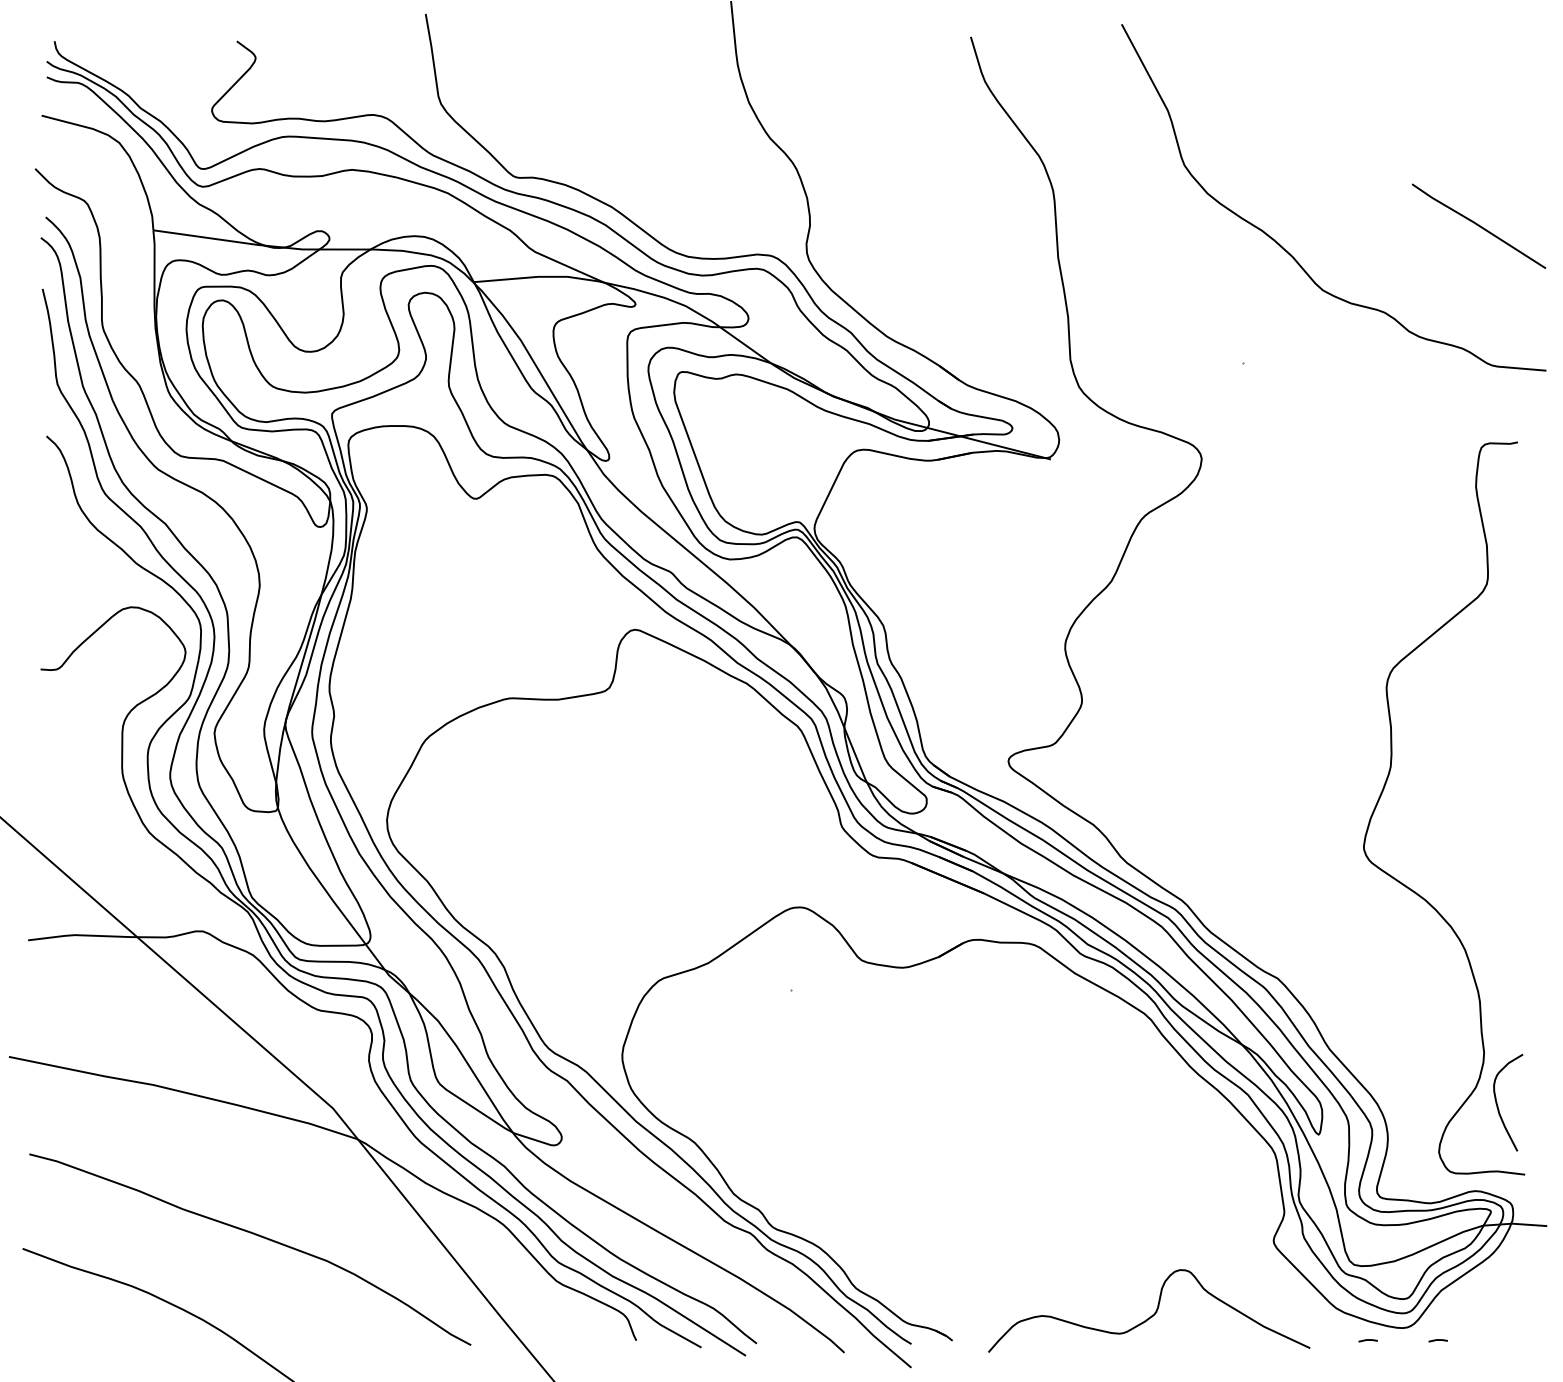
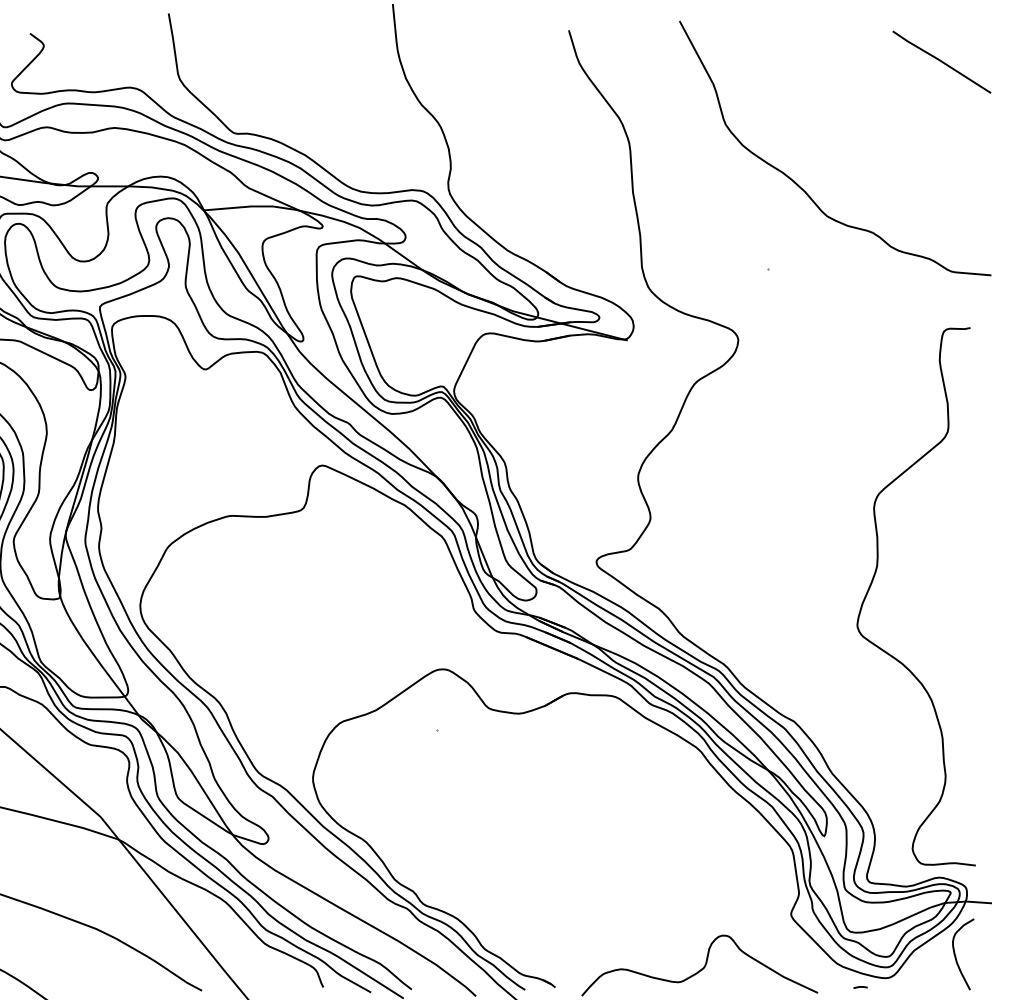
line: (1478, 225) -> (941, 61), moved
curve: (1498, 1105) -> (956, 956), moved
line: (1437, 1340) -> (911, 987), removed

